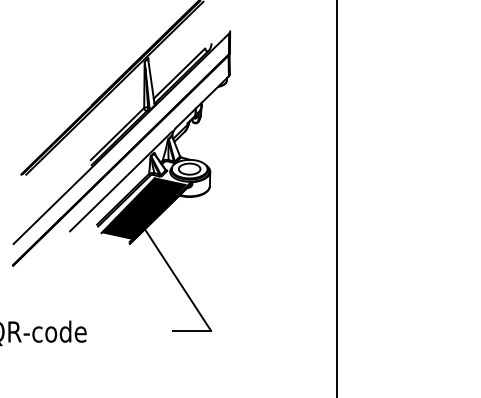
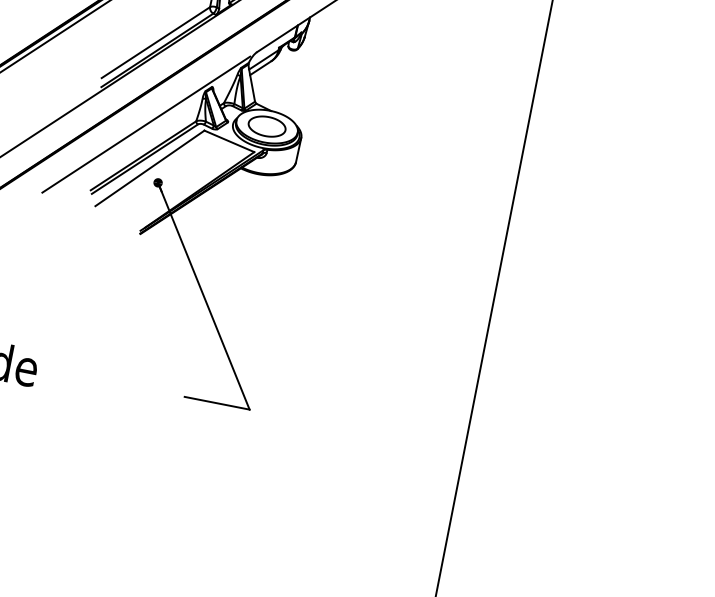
fill: (143, 208) -> (175, 178), removed

